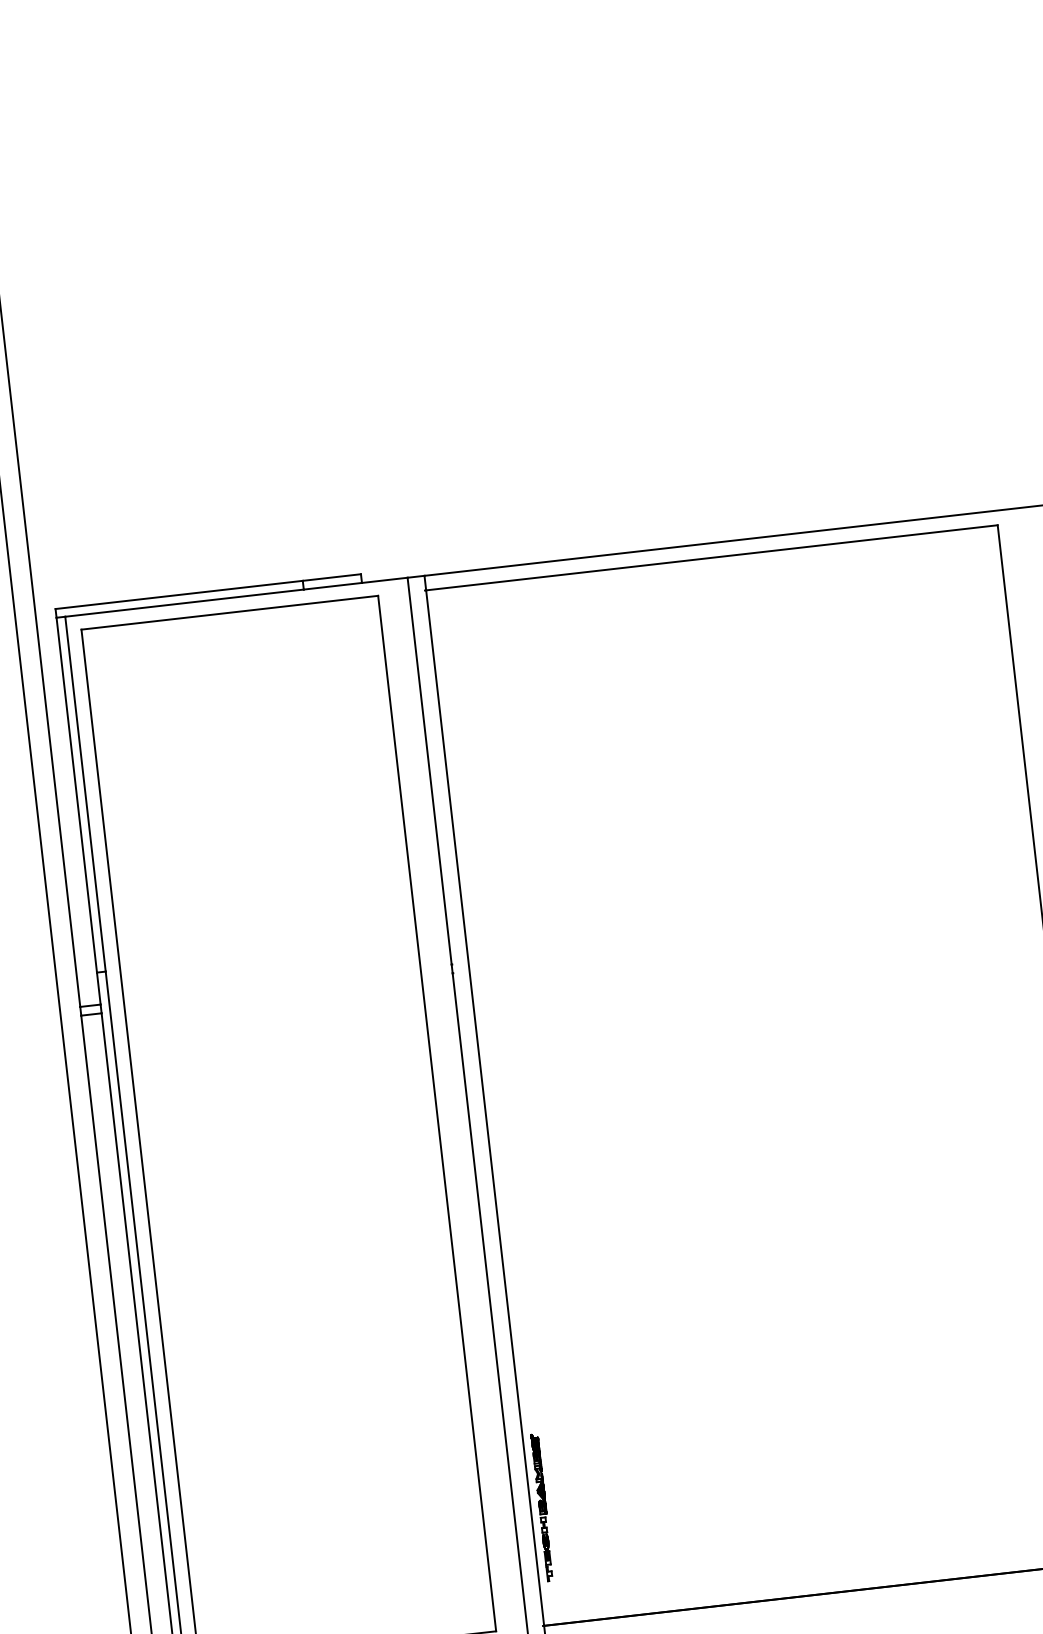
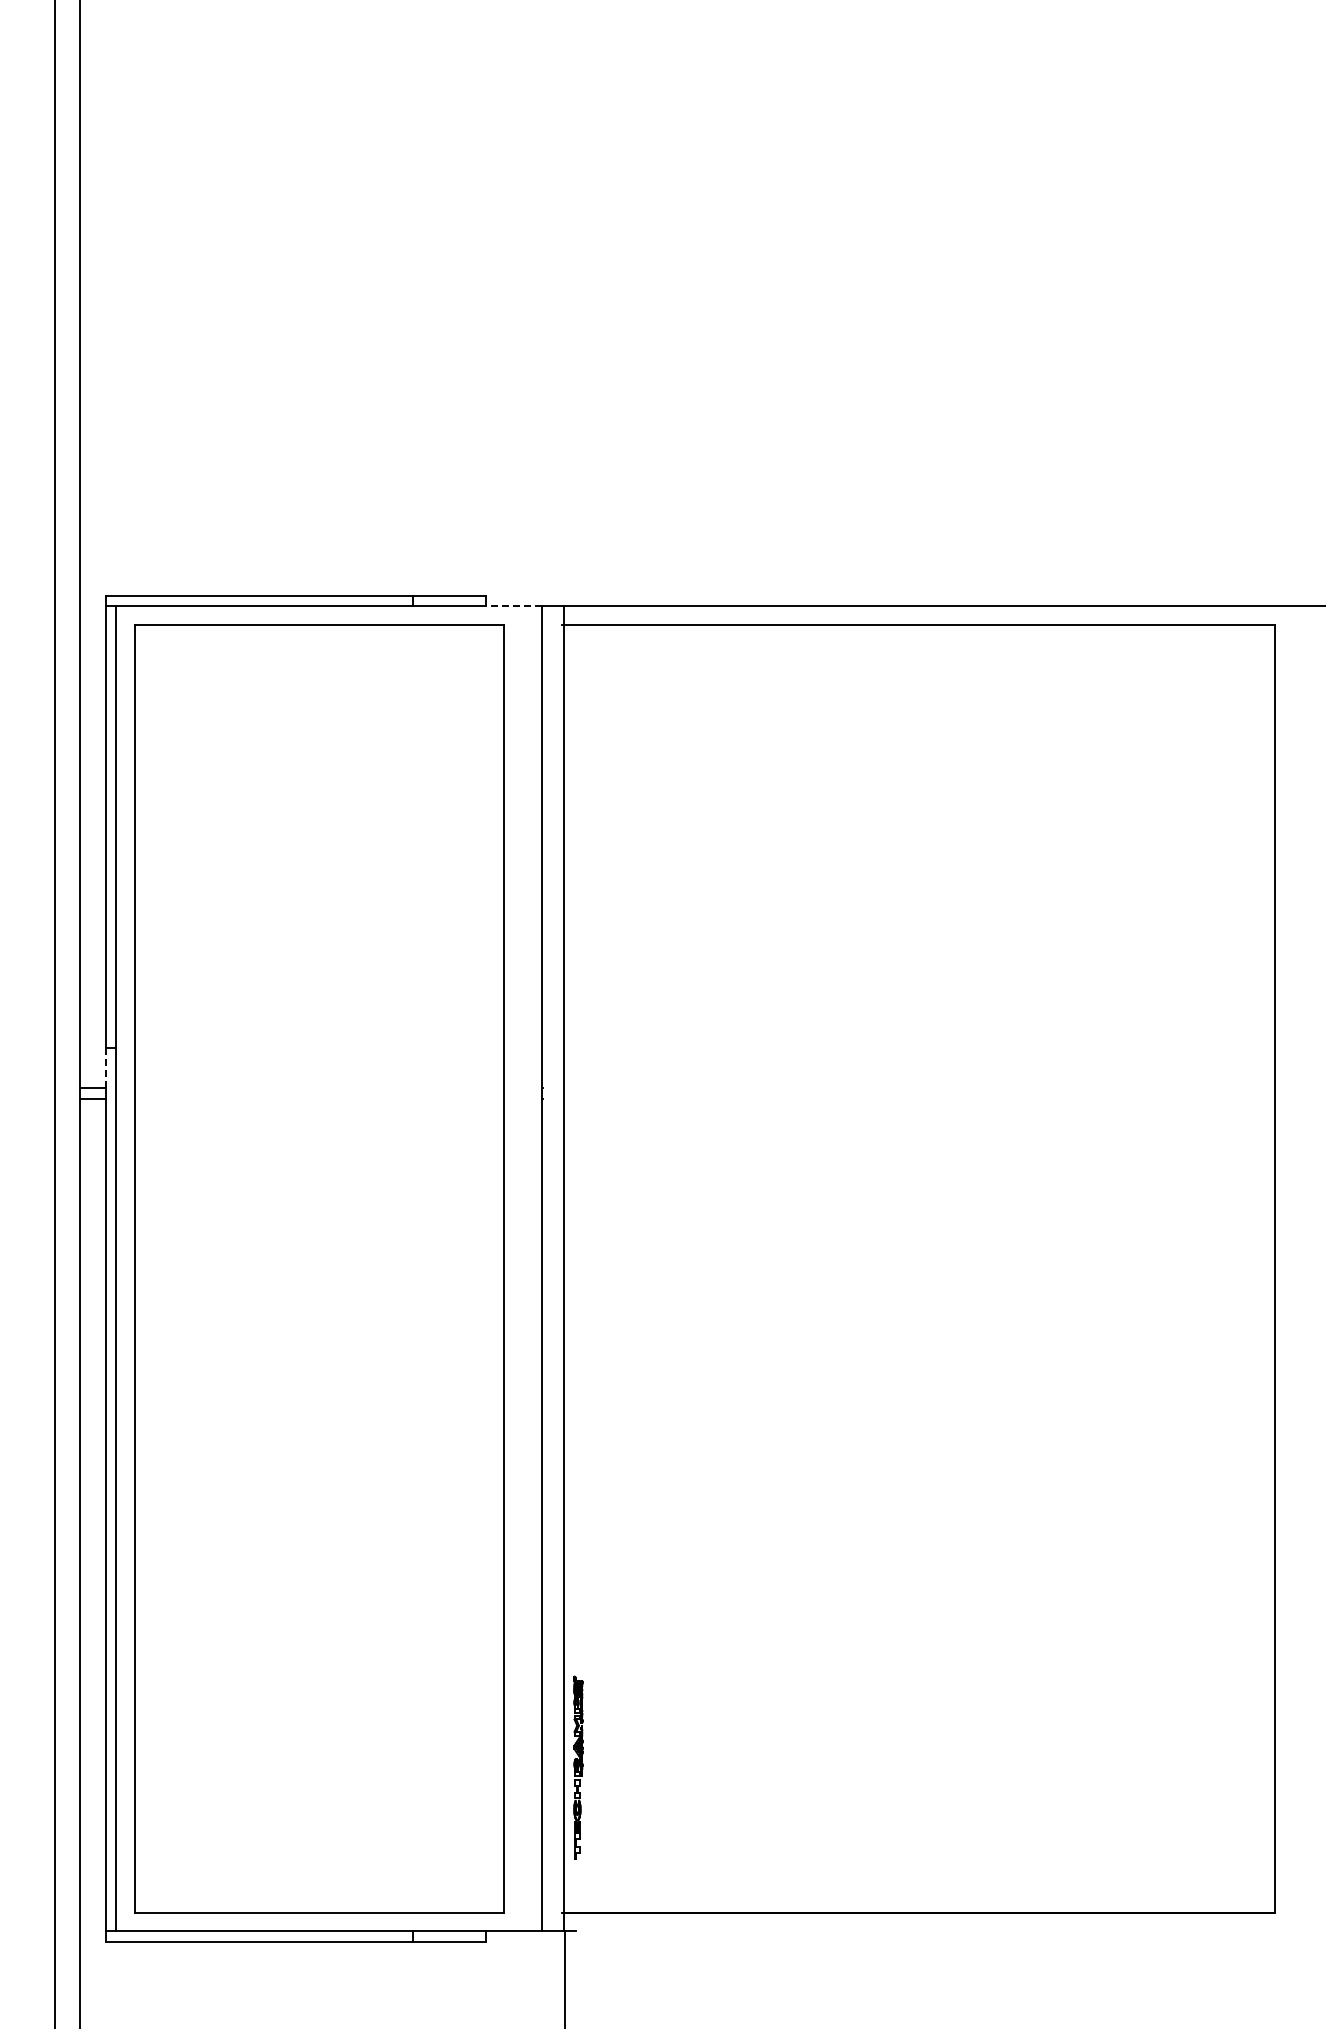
line: (384, 580) -> (513, 606), solid -> dashed
line: (98, 988) -> (105, 1067), solid -> dashed

